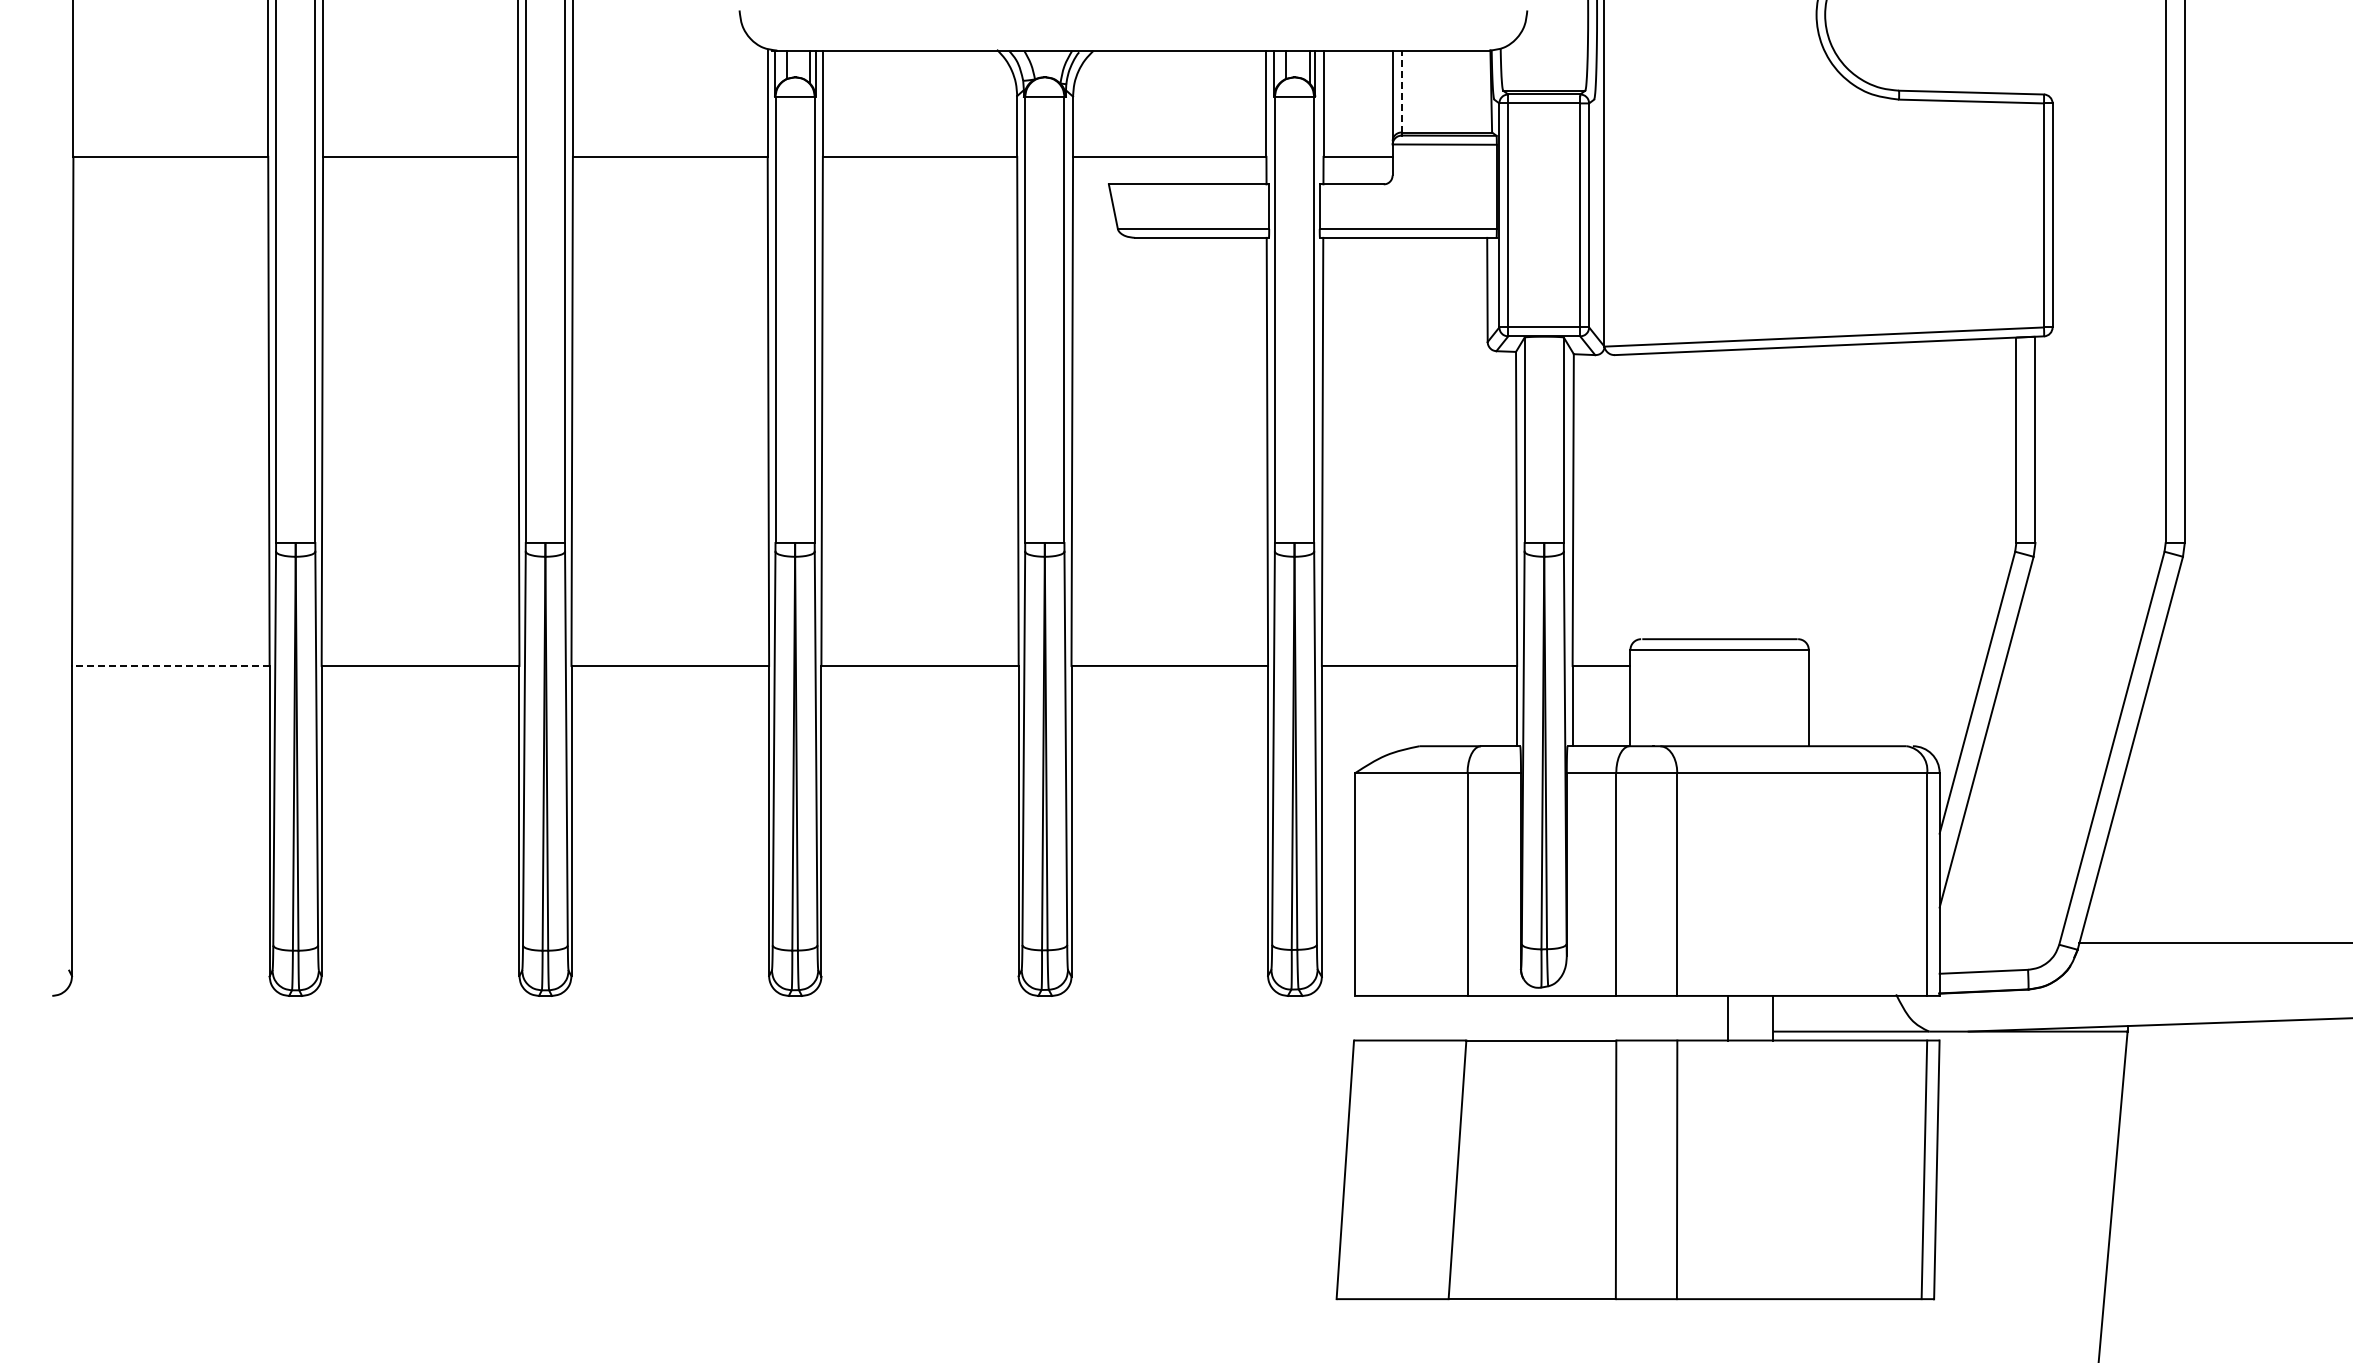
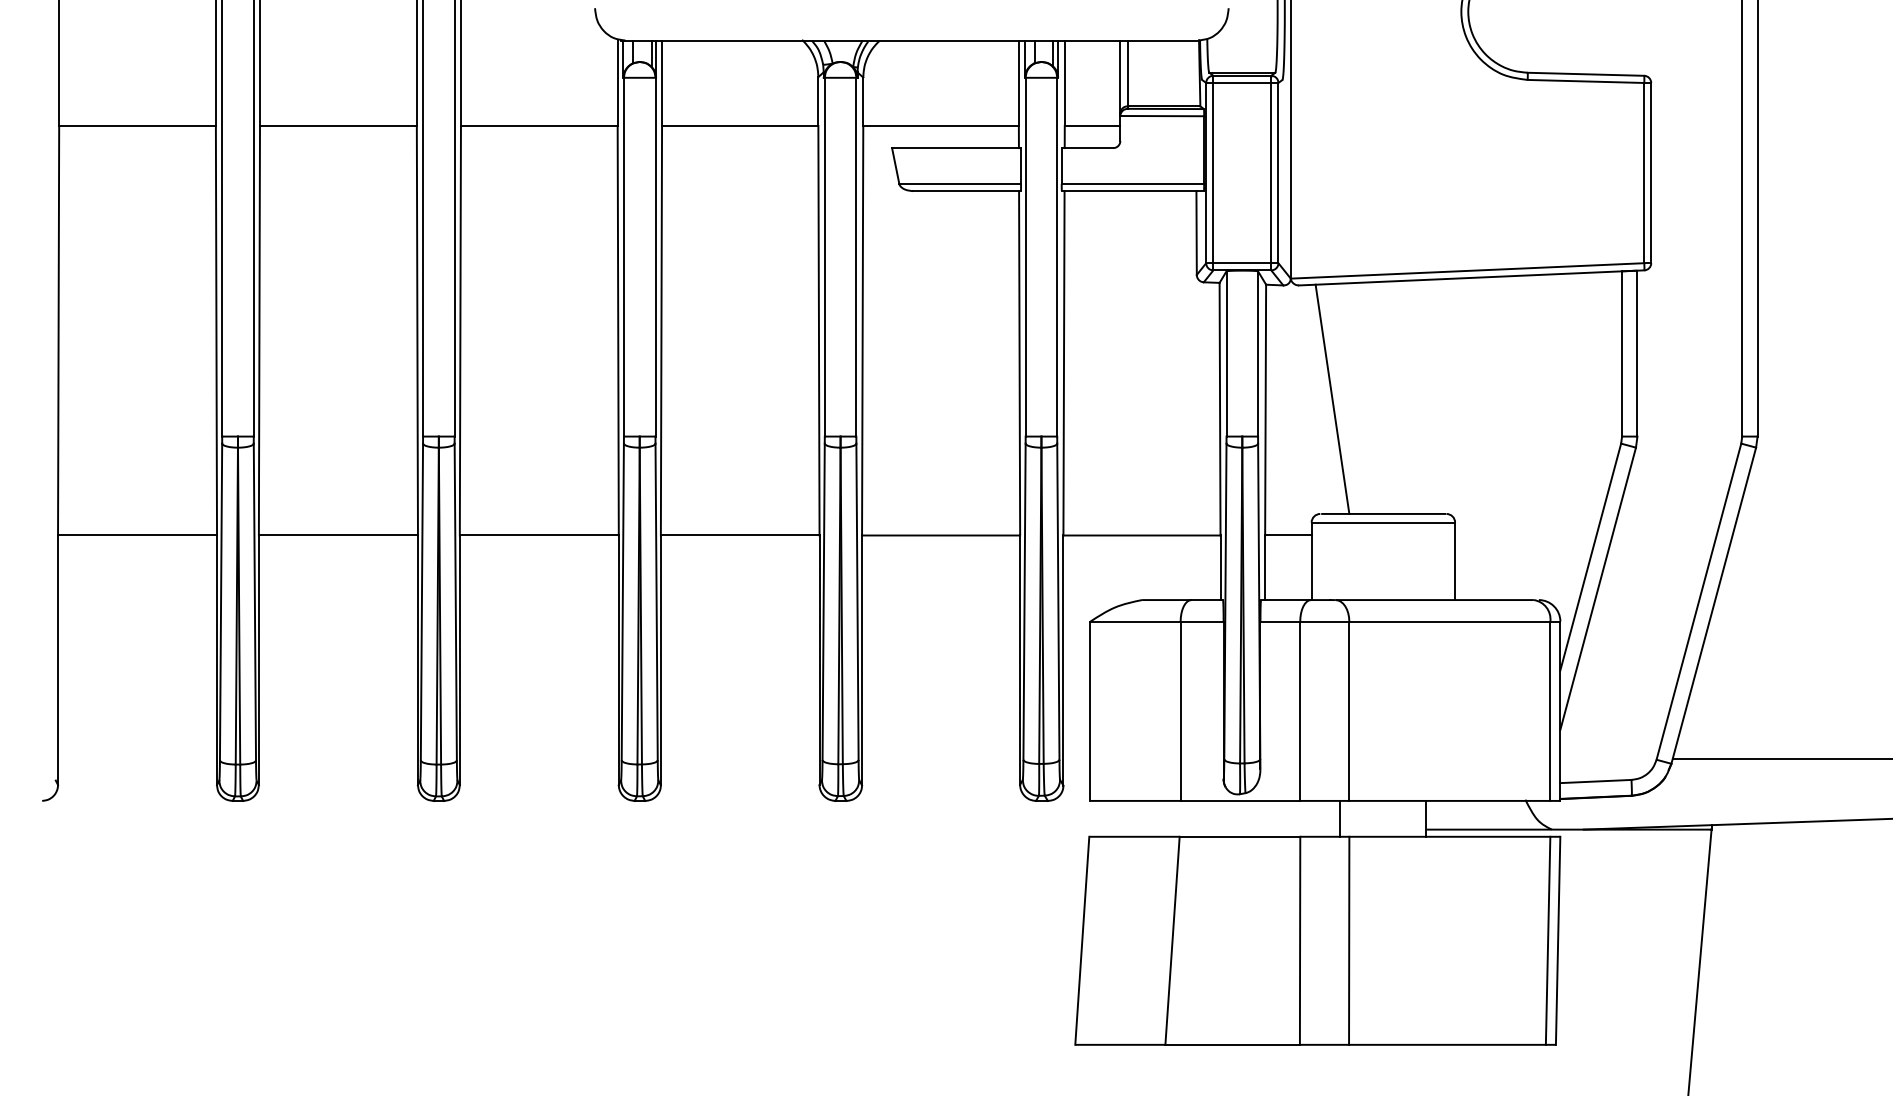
line: (1401, 91) -> (1127, 73), dashed -> solid
line: (1656, 496) -> (1332, 399), added
line: (170, 665) -> (137, 535), dashed -> solid
line: (1728, 1017) -> (1340, 818), moved

